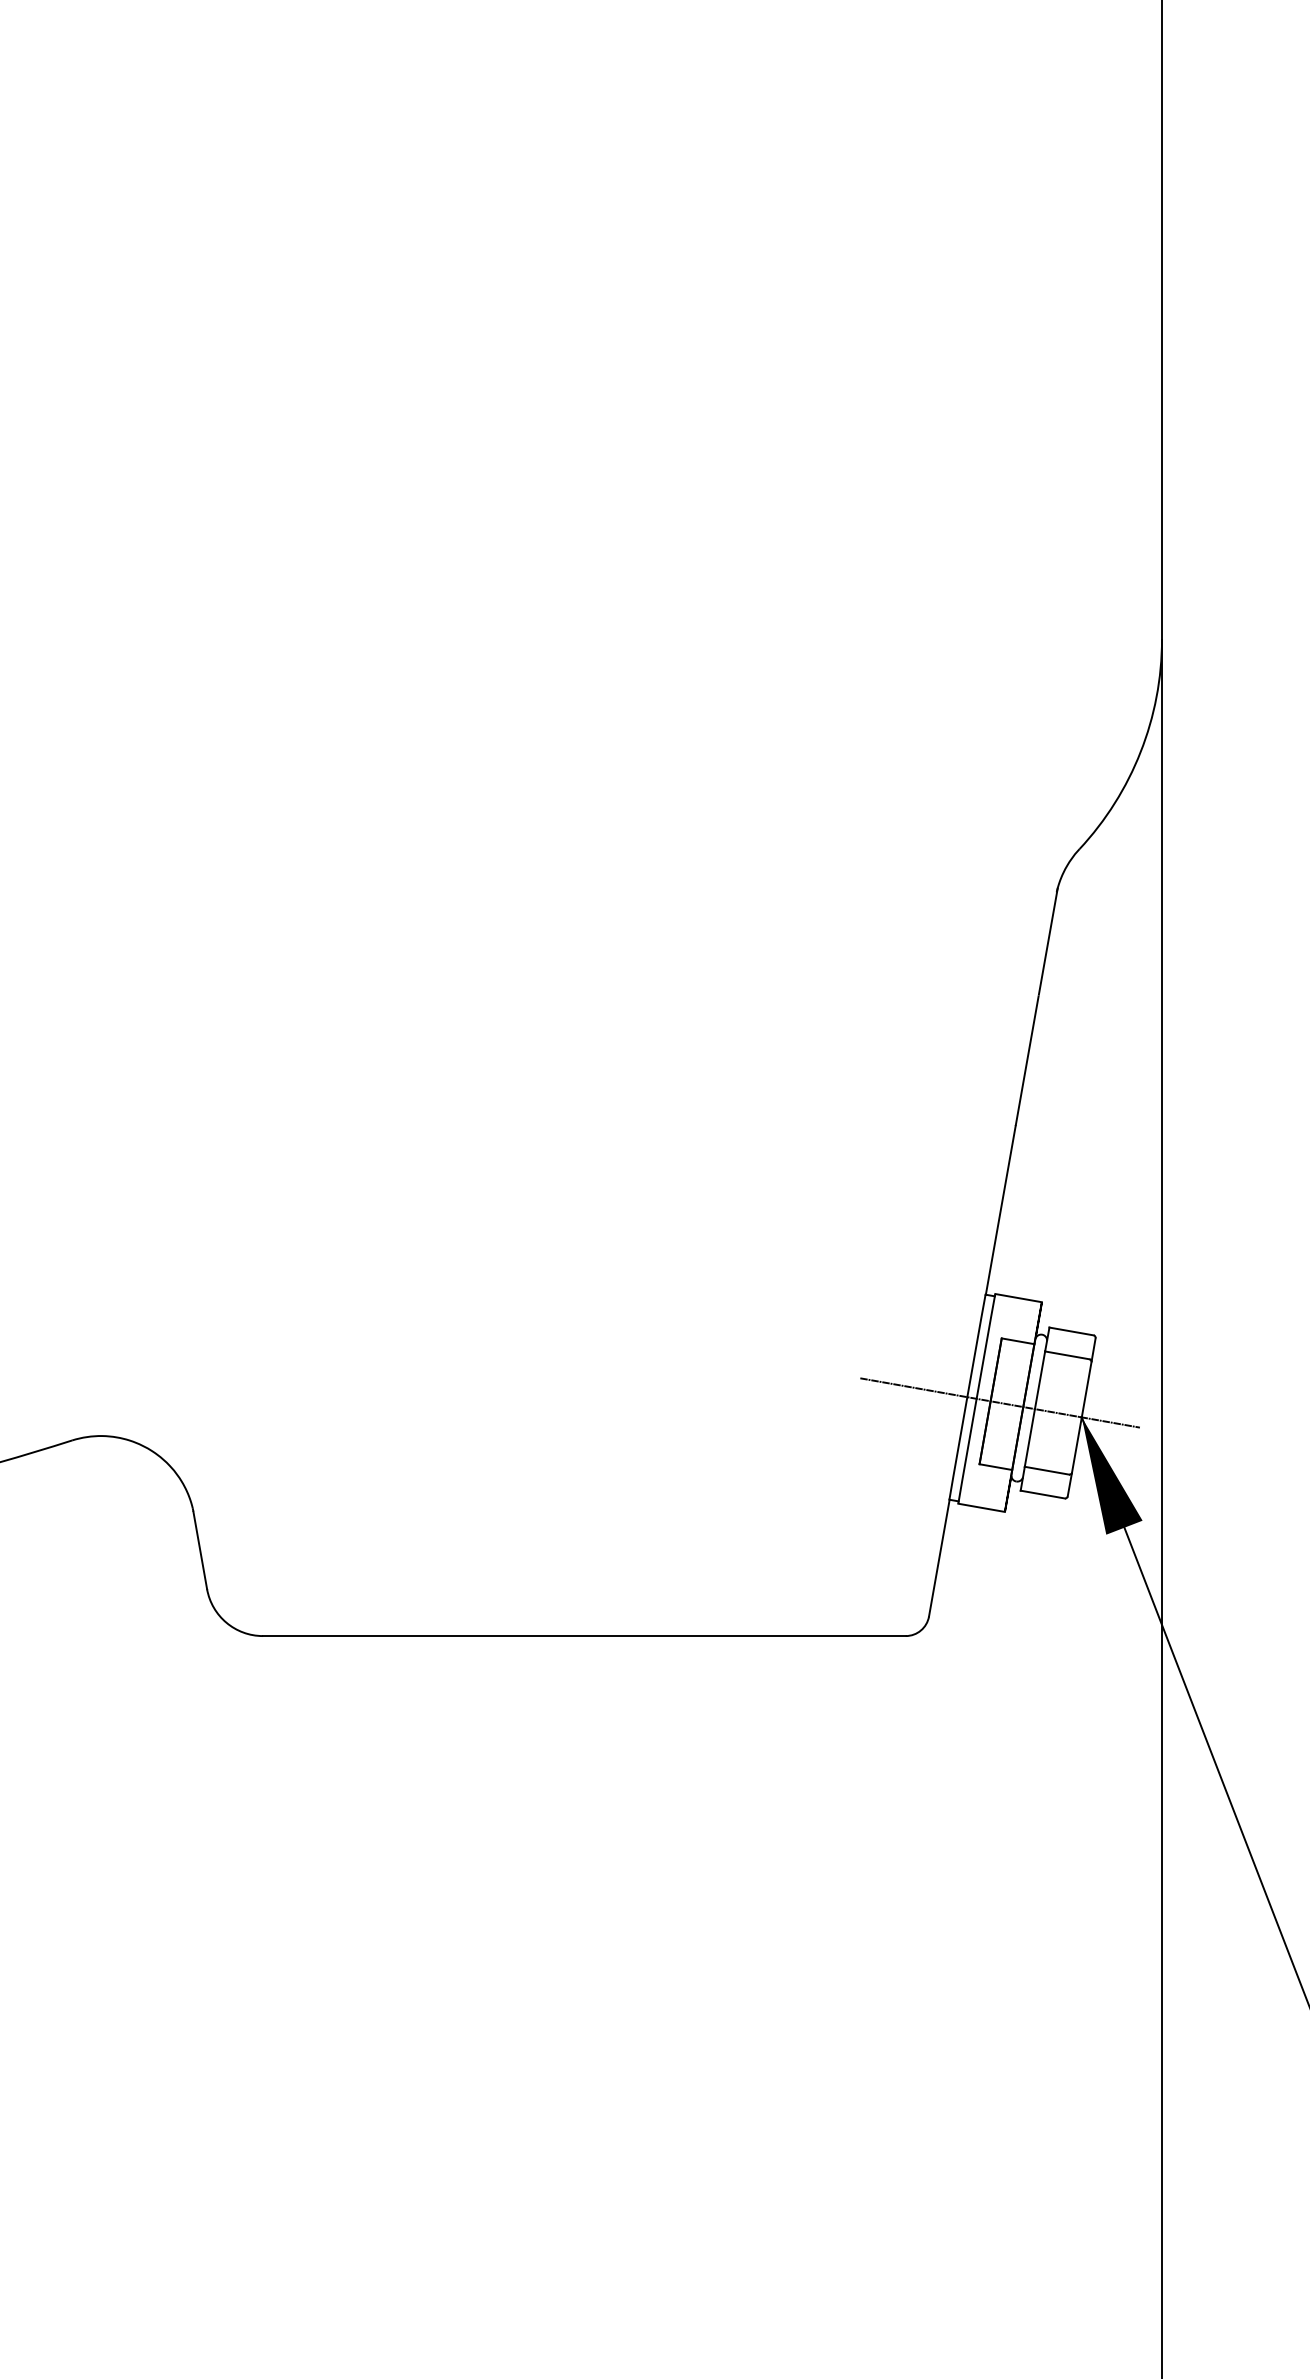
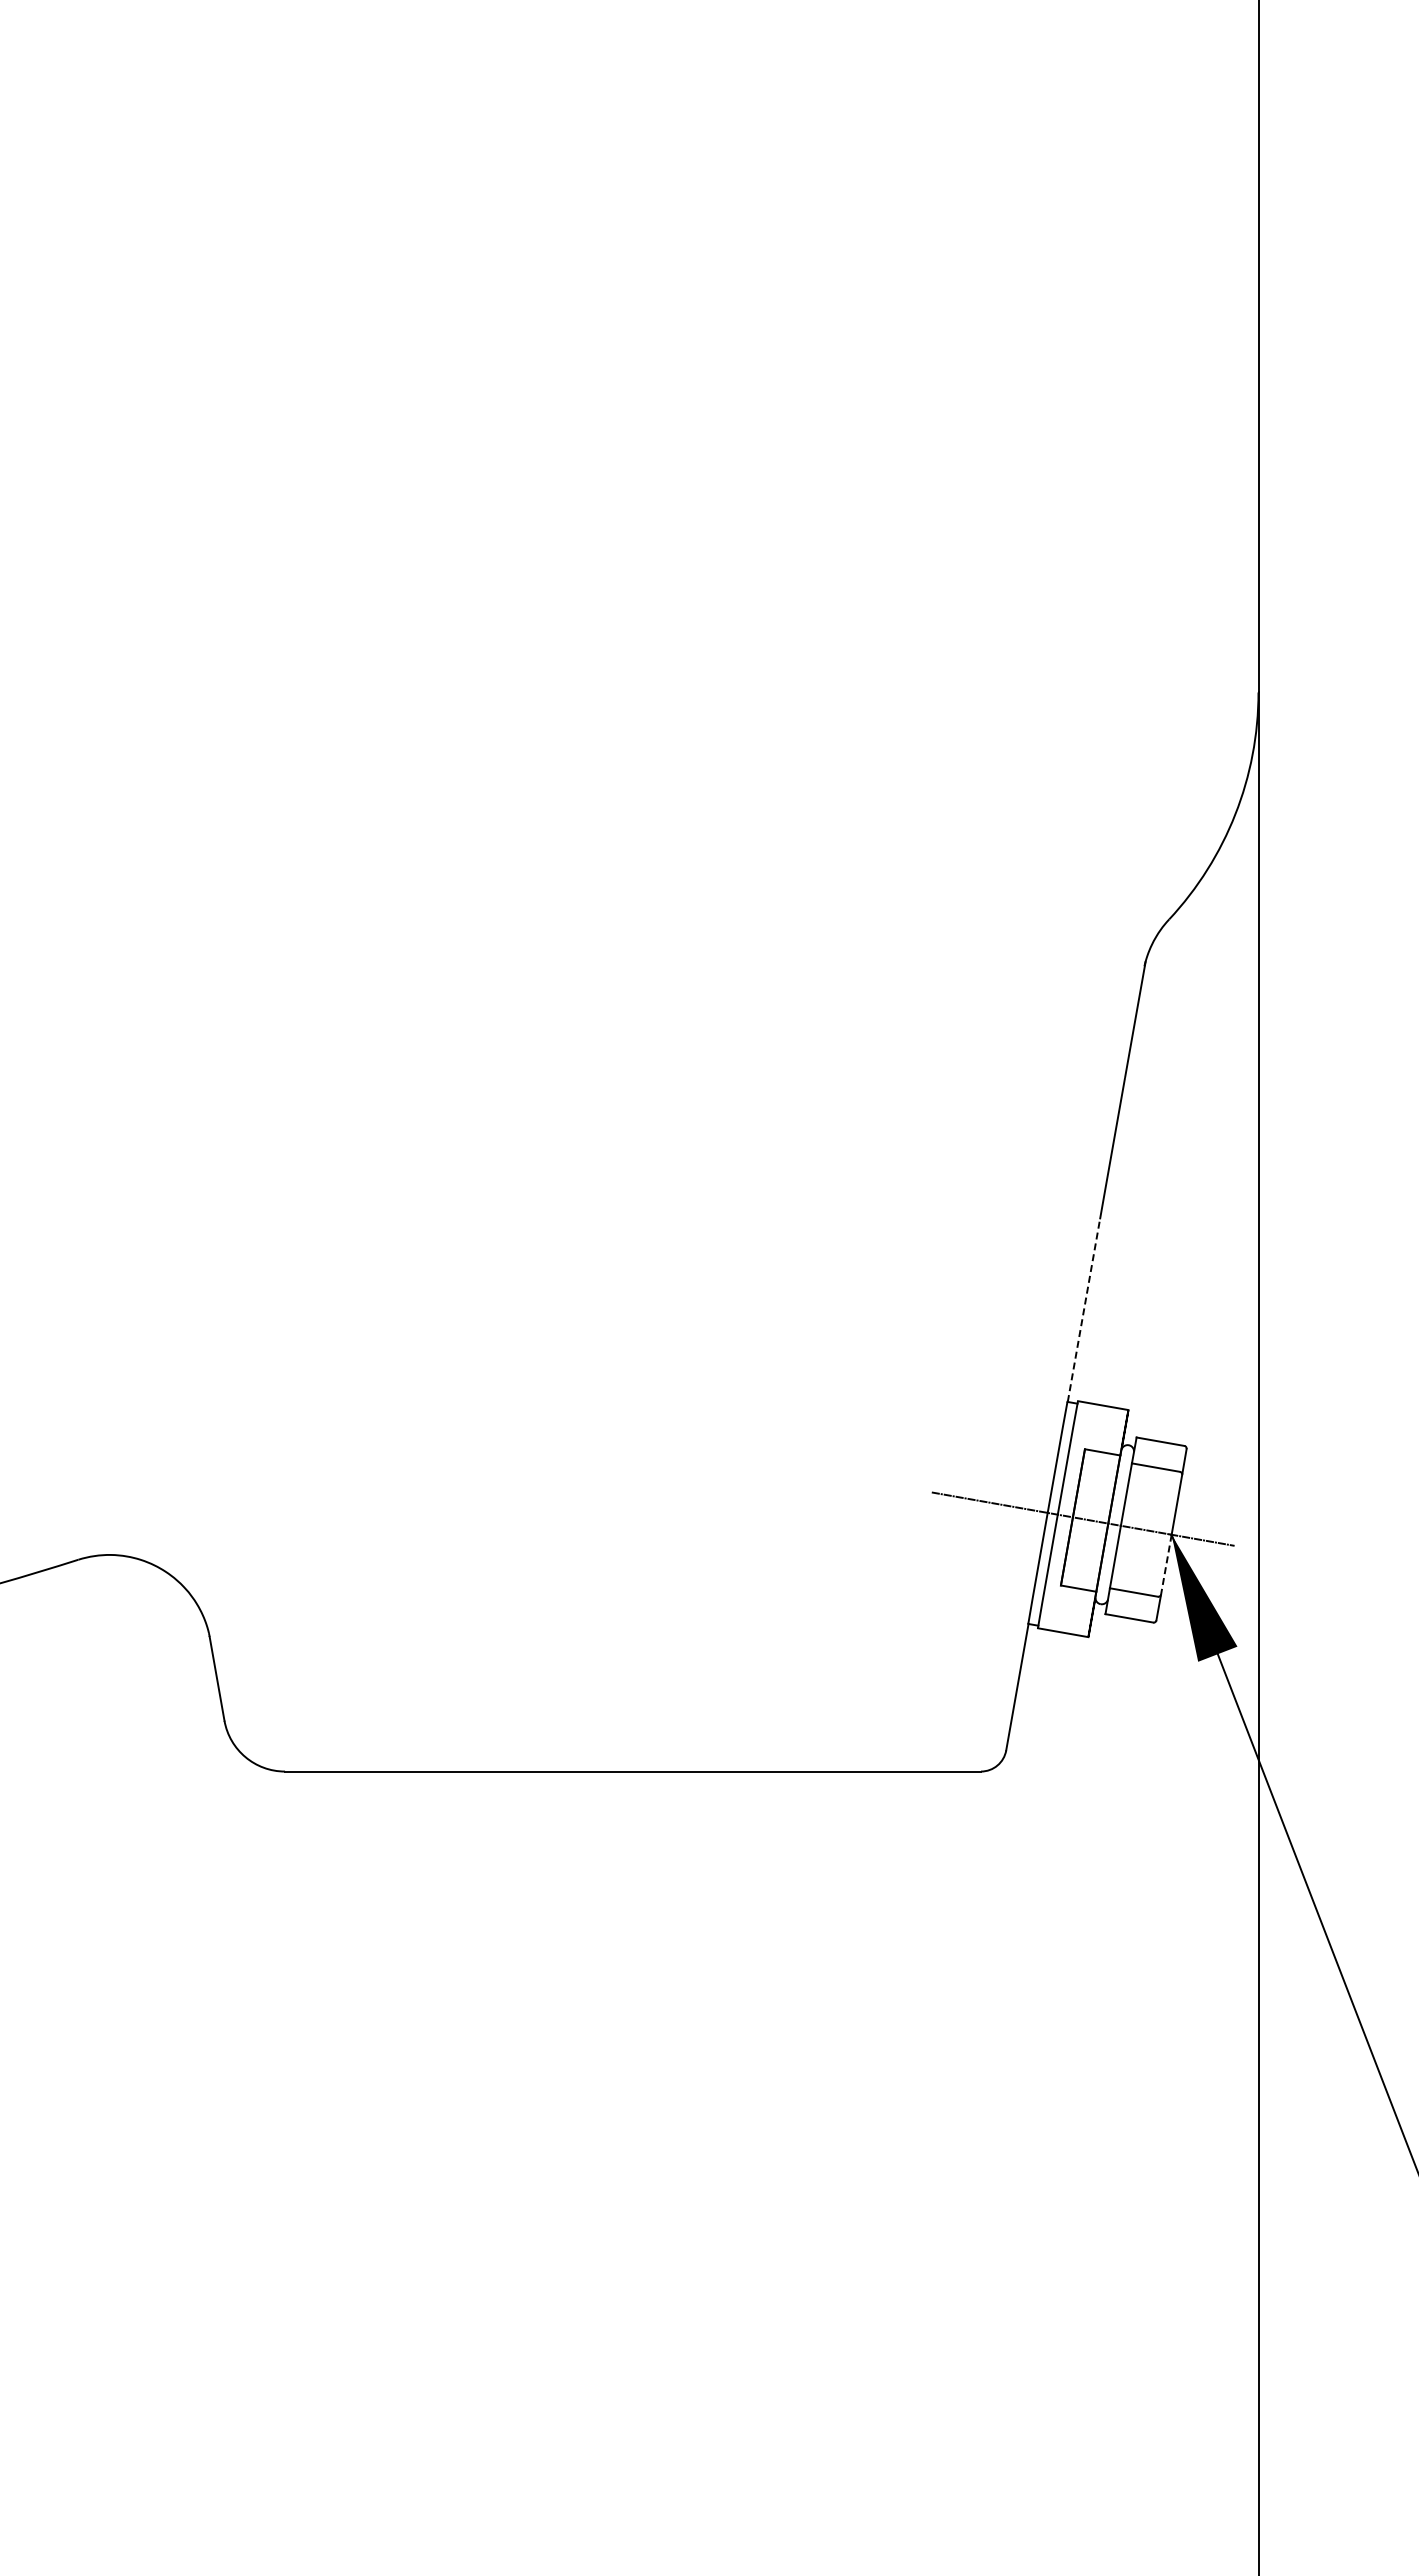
line: (1000, 1210) -> (1083, 1310), solid -> dashed
line: (1077, 1444) -> (1166, 1564), solid -> dashed

